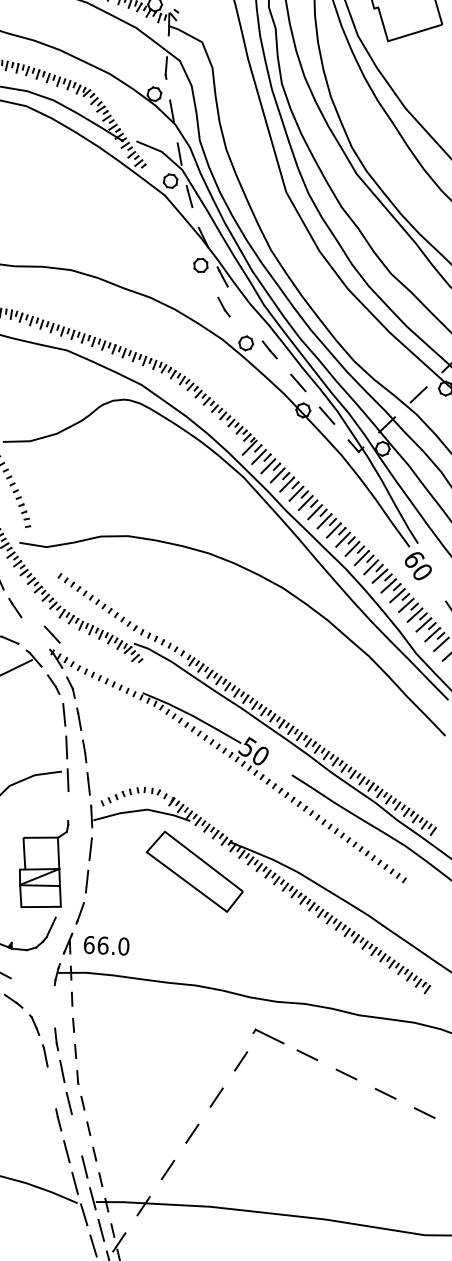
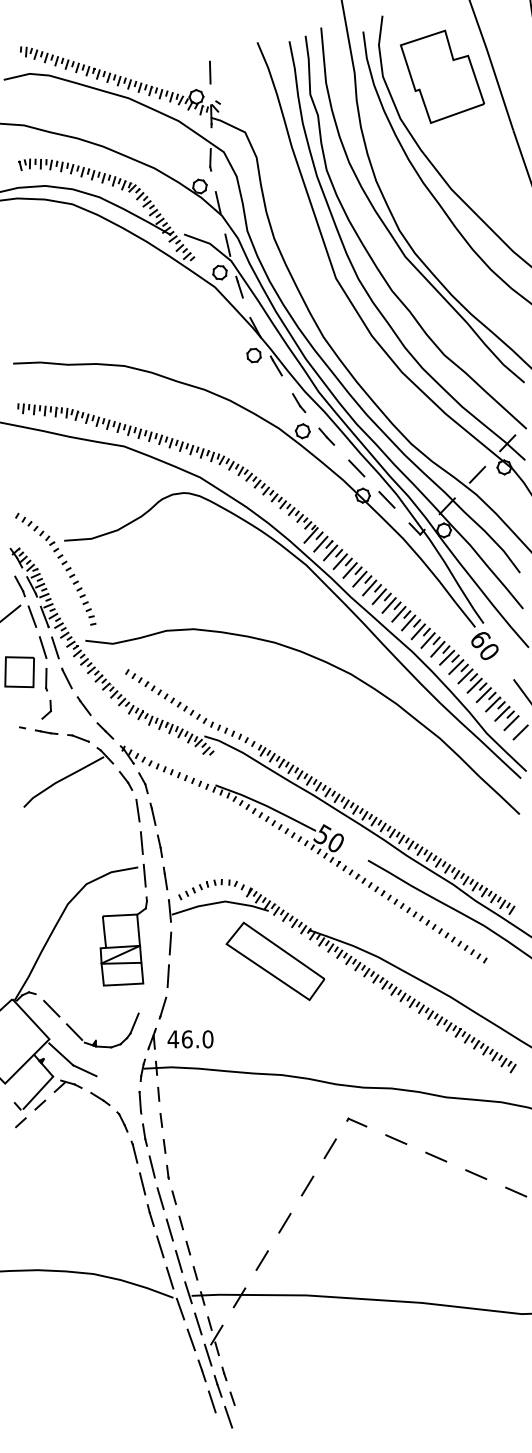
line: (224, 307) -> (299, 403), moved
line: (52, 634) -> (105, 730), moved
part: (43, 863) -> (123, 941), moved
text: (89, 945) -> (173, 1039), 66.0 -> 46.0
line: (53, 1006) -> (140, 1102), added
part: (268, 1036) -> (356, 1122), size x0.62
line: (51, 1087) -> (142, 1183), added
line: (76, 1134) -> (169, 1229), added

